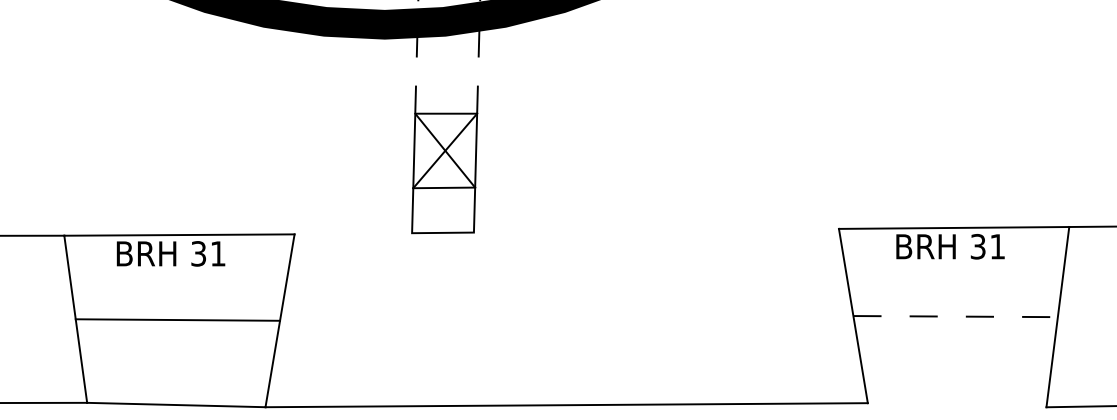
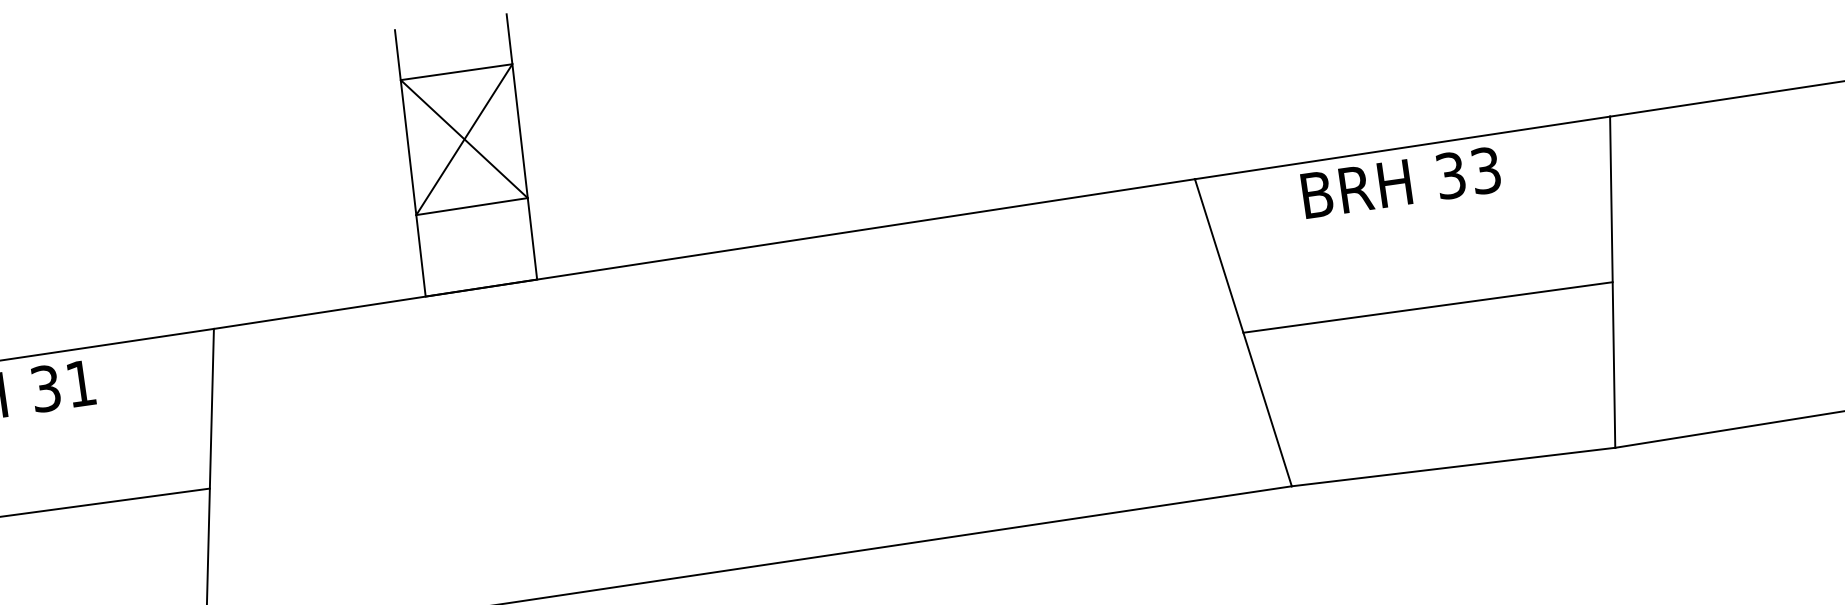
line: (566, 231) -> (703, 253), added
text: (997, 246) -> (1485, 170), 31 -> 33
line: (956, 316) -> (1429, 307), dashed -> solid
line: (956, 405) -> (1452, 467), added

